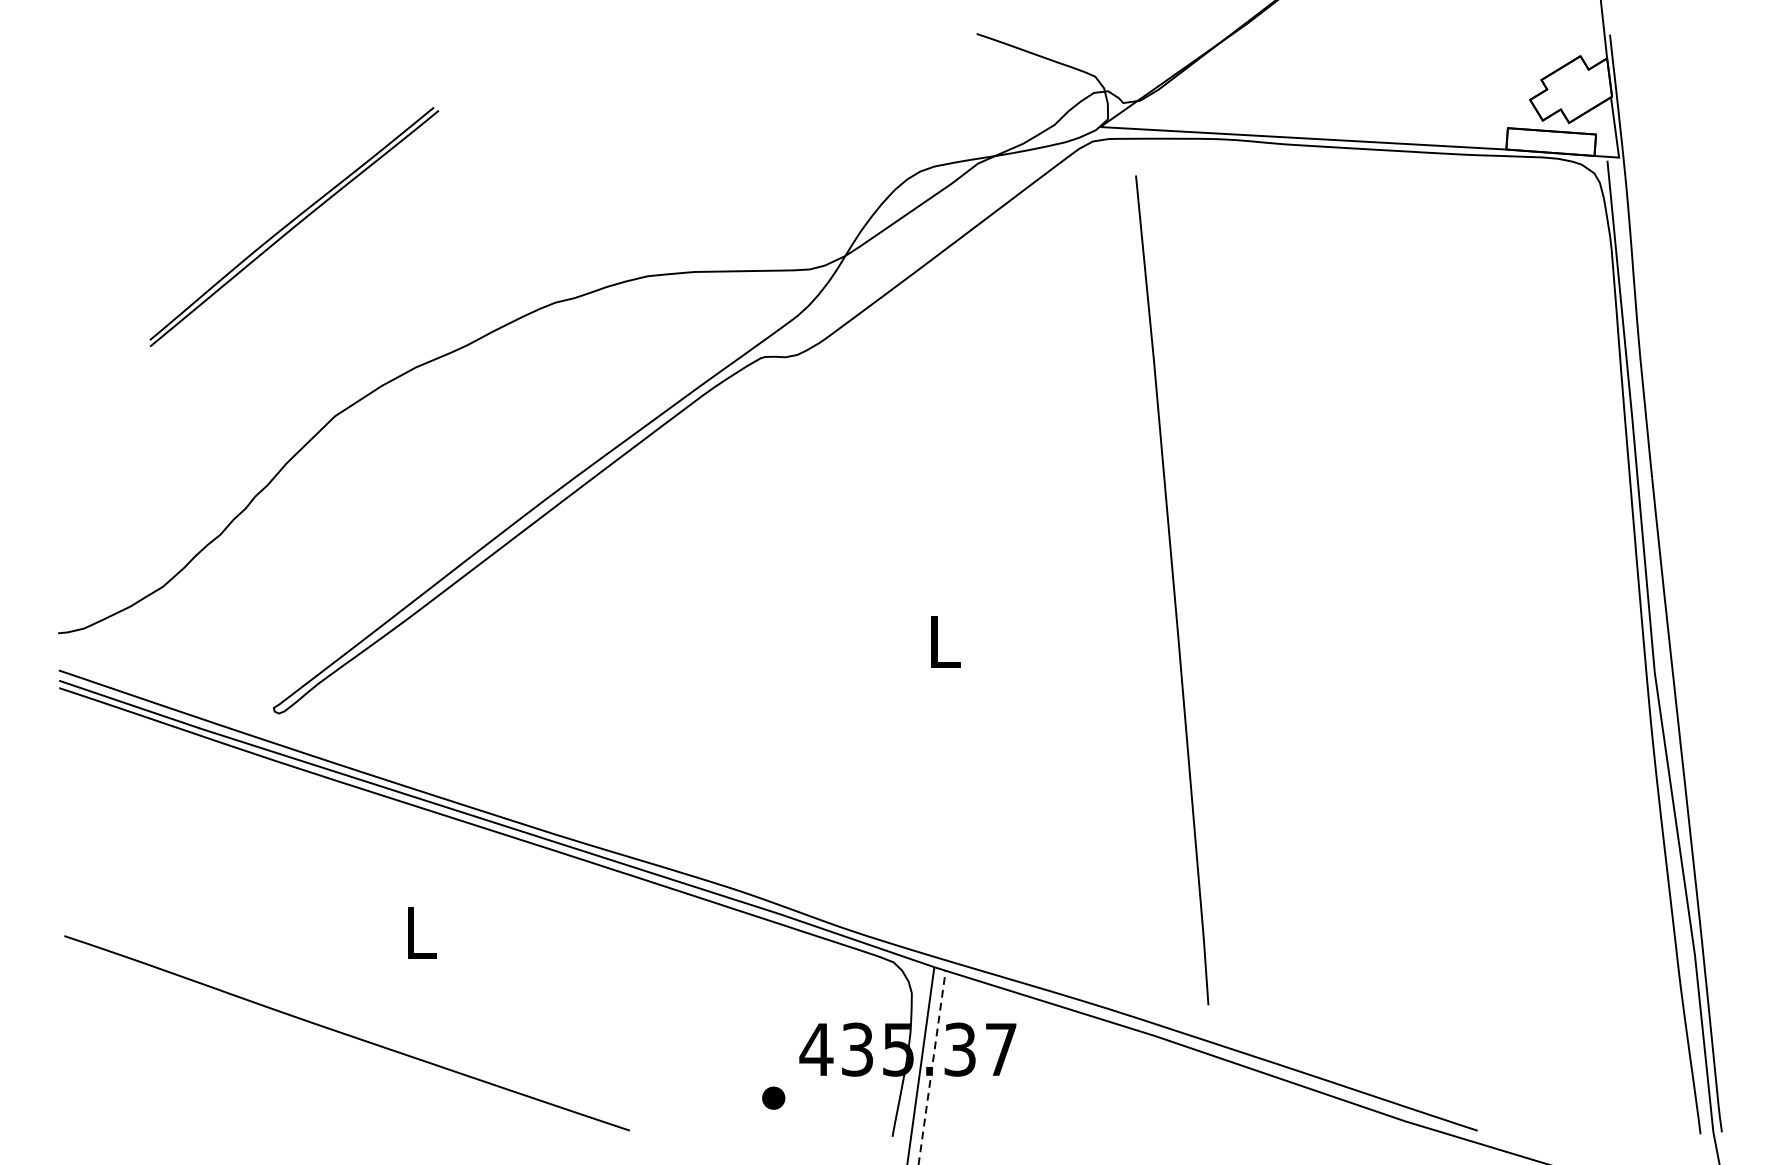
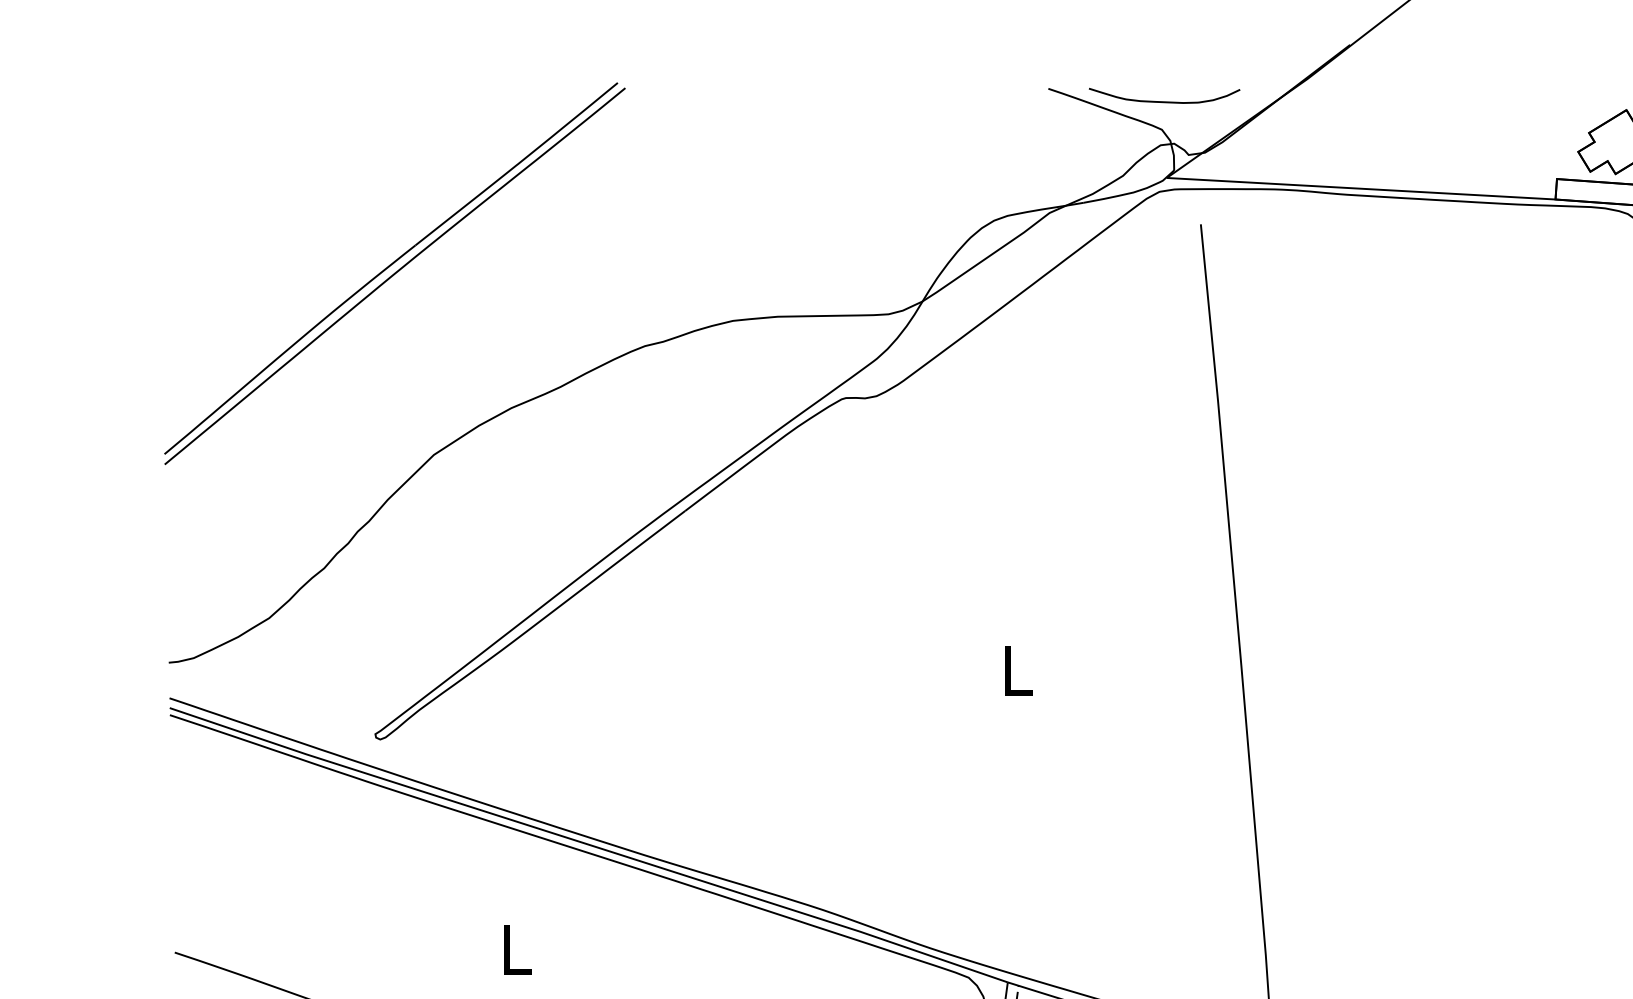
curve: (1098, 47) -> (1164, 101), added
part: (294, 226) -> (395, 273), size x1.67

